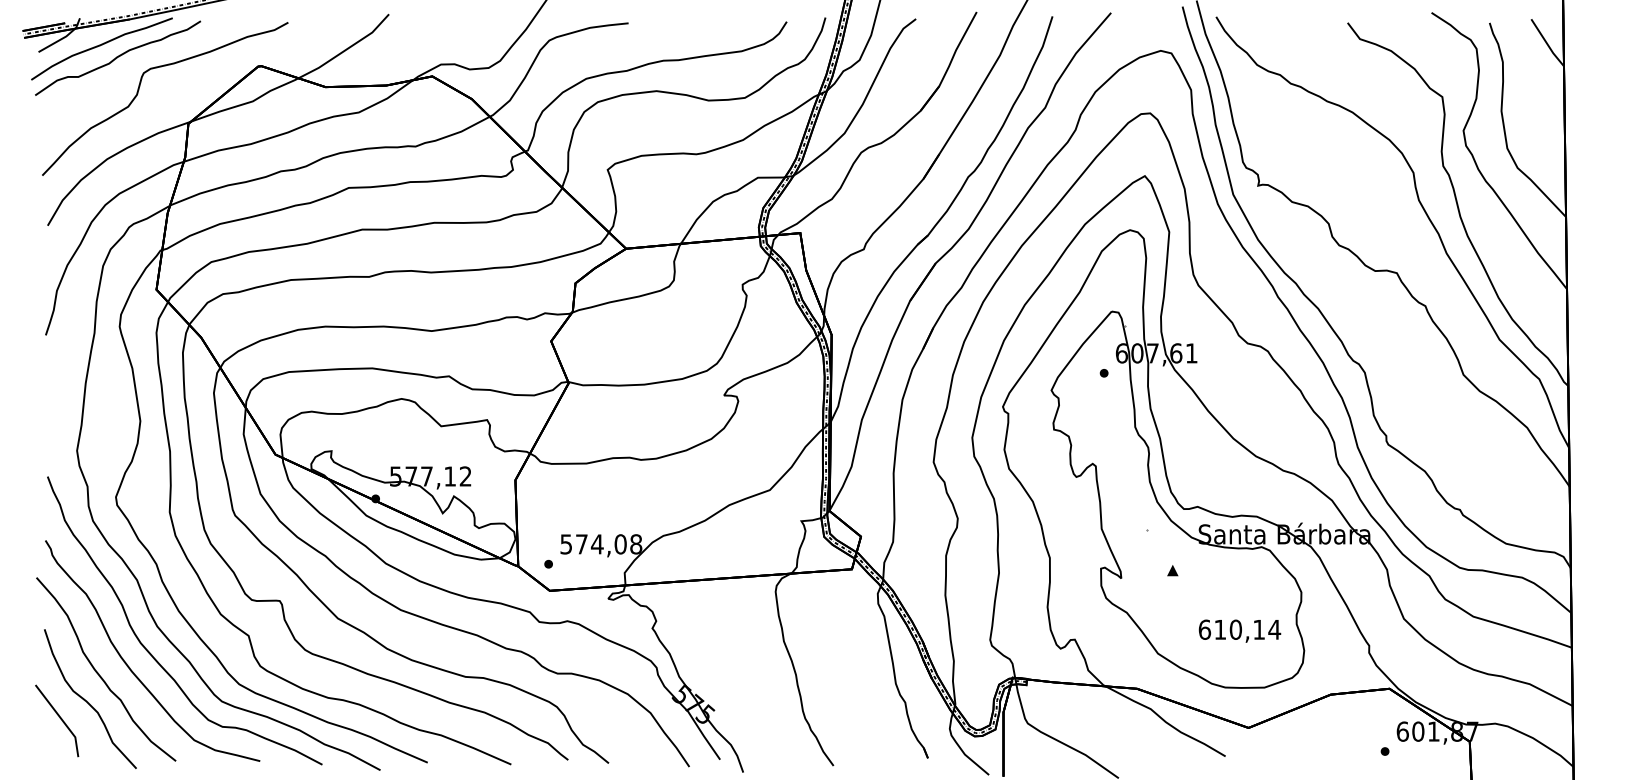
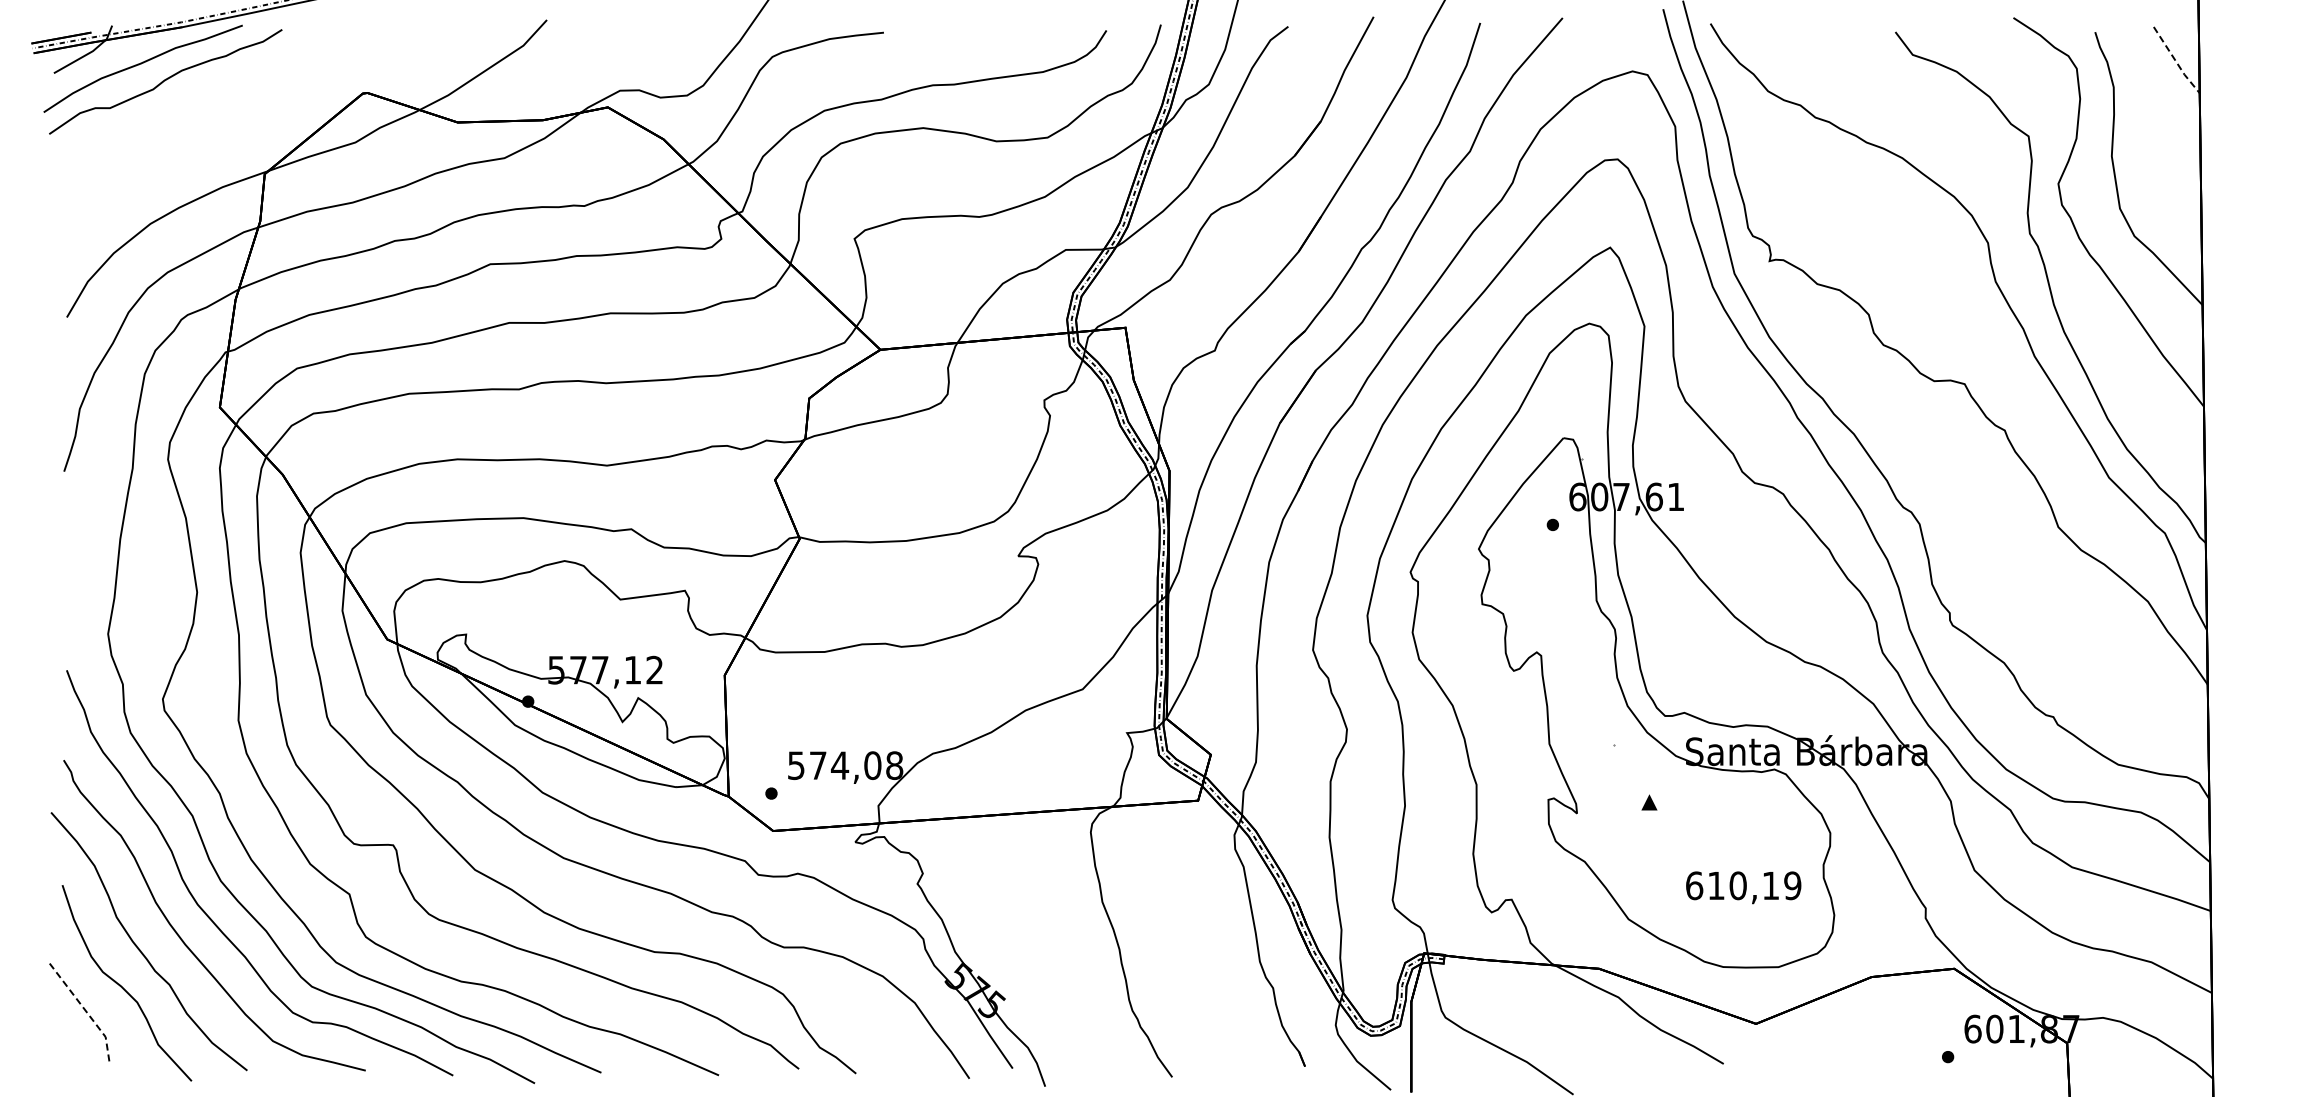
line: (1546, 43) -> (2175, 61), solid -> dashed
curve: (138, 92) -> (194, 130), removed
text: (1274, 629) -> (1792, 885), 610,14 -> 610,19
line: (62, 719) -> (87, 1012), solid -> dashed

